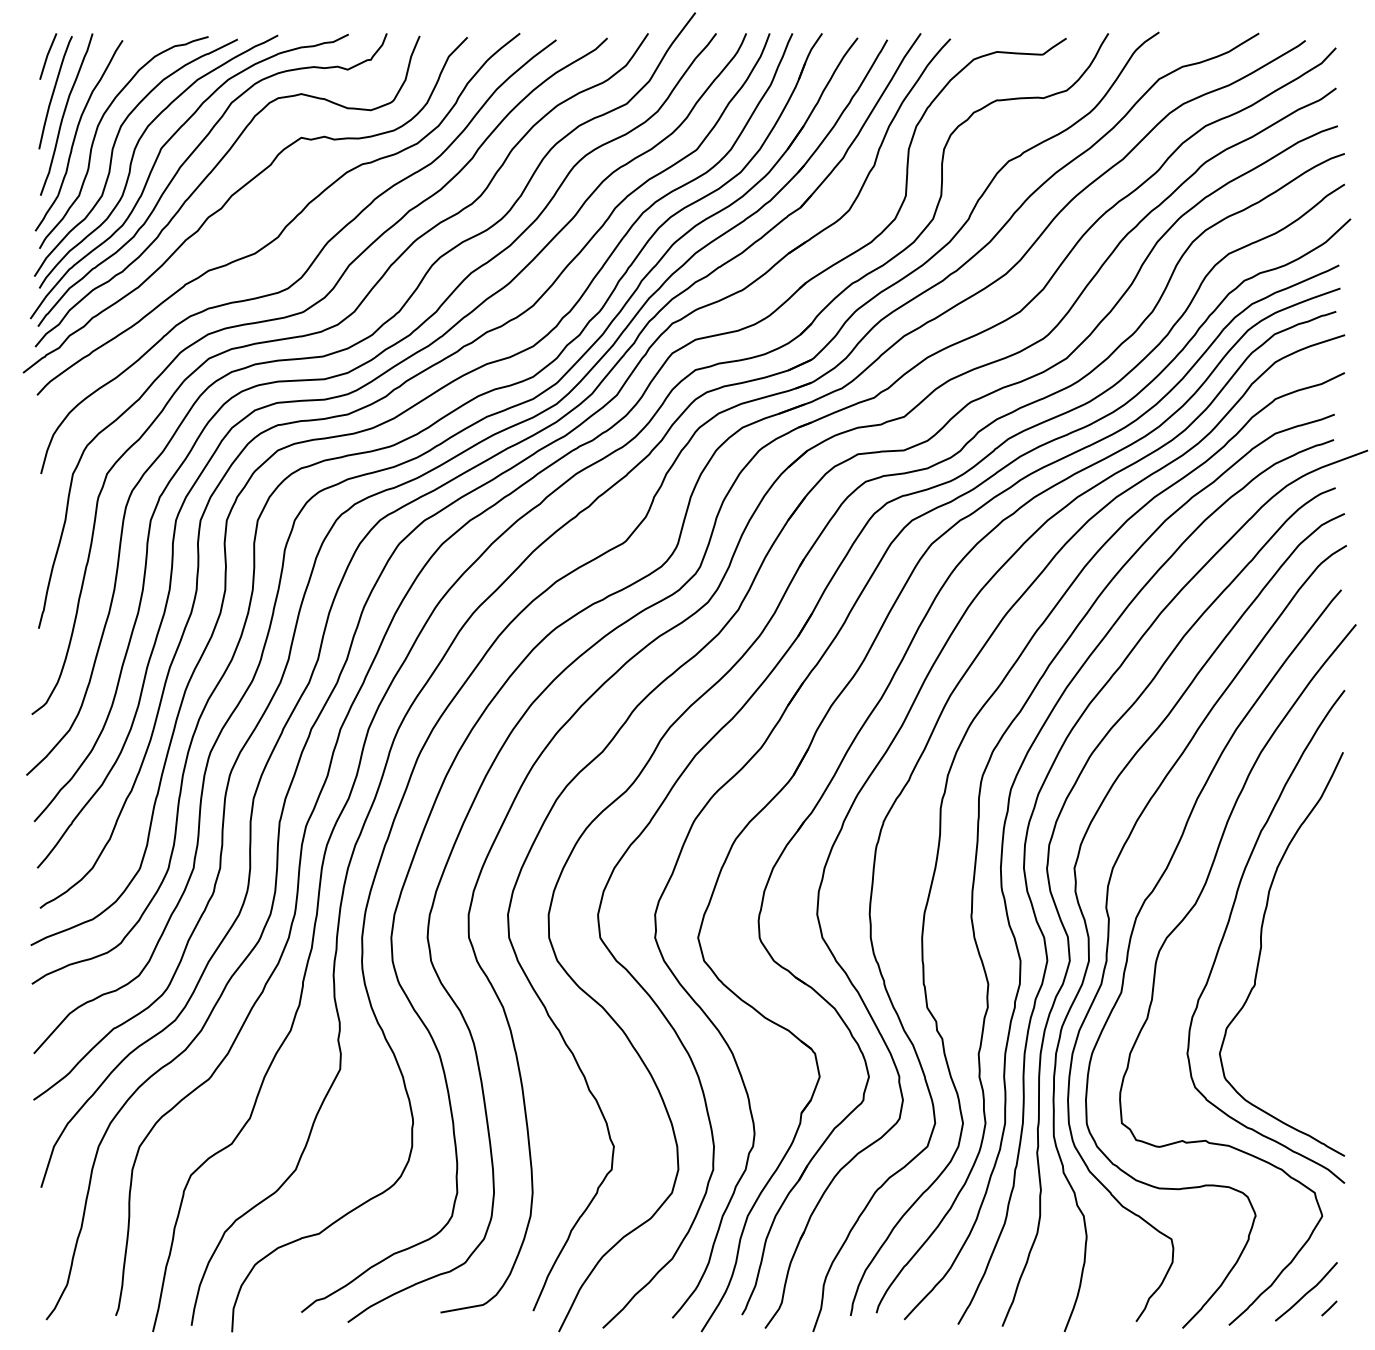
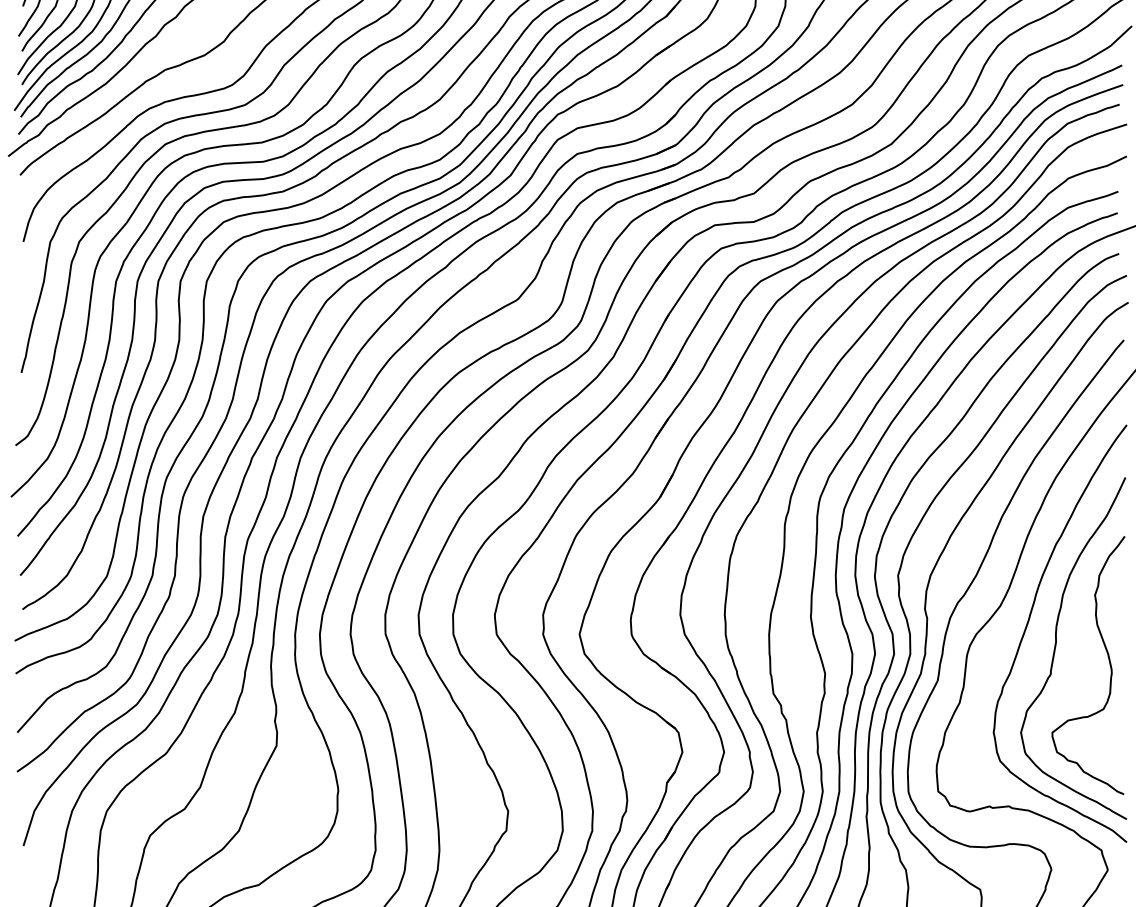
curve: (1323, 969) -> (1108, 661), added

